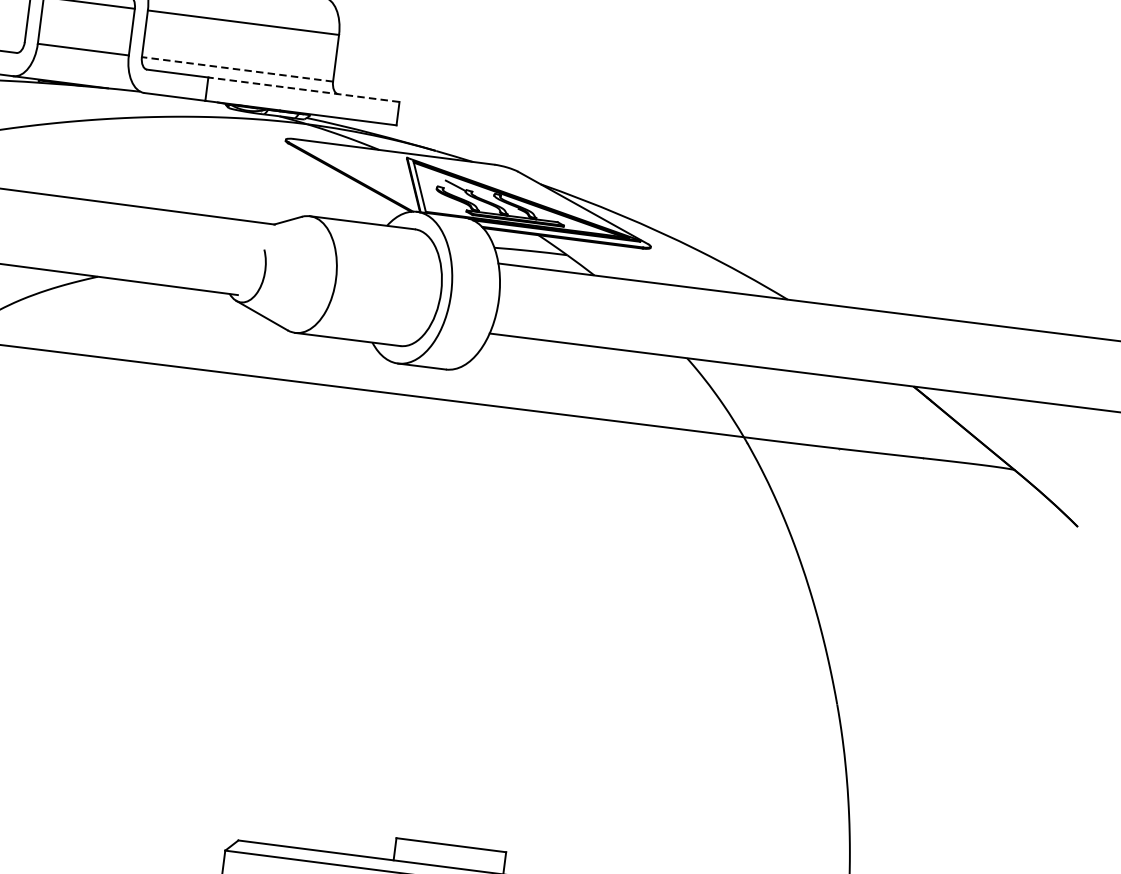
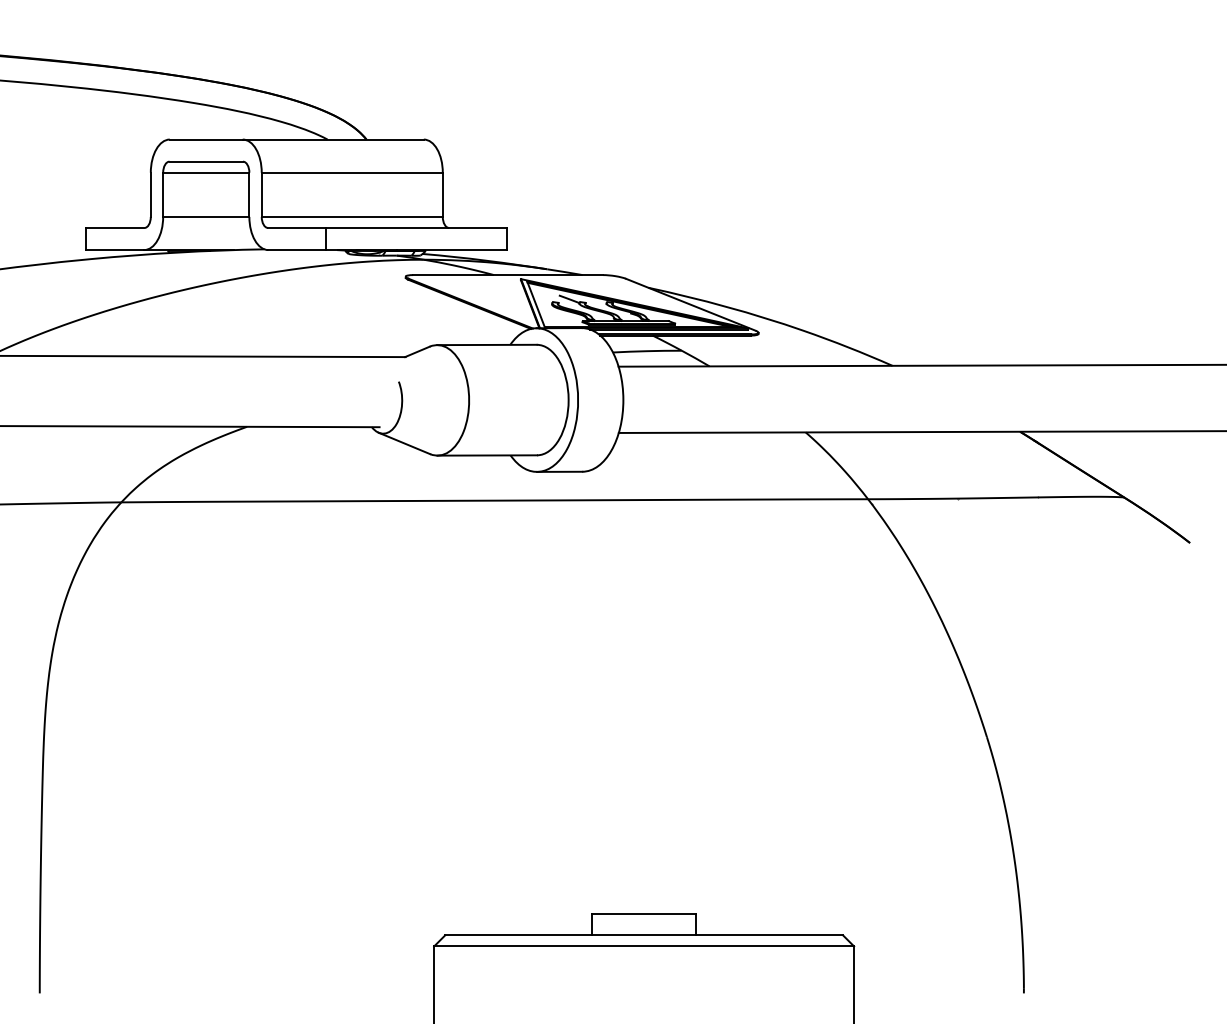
line: (237, 68) -> (352, 216), dashed -> solid
line: (303, 89) -> (416, 227), dashed -> solid

